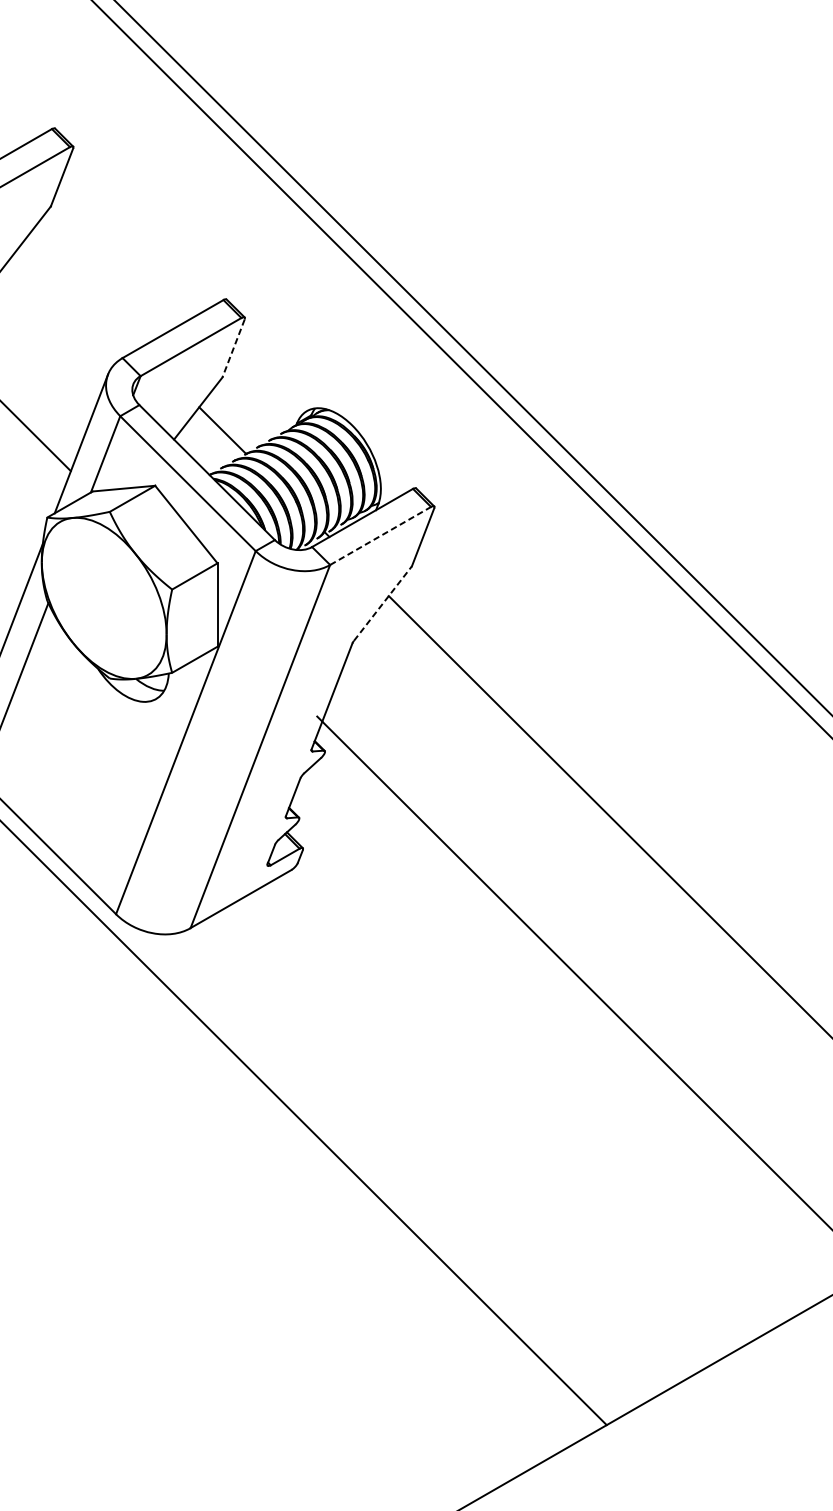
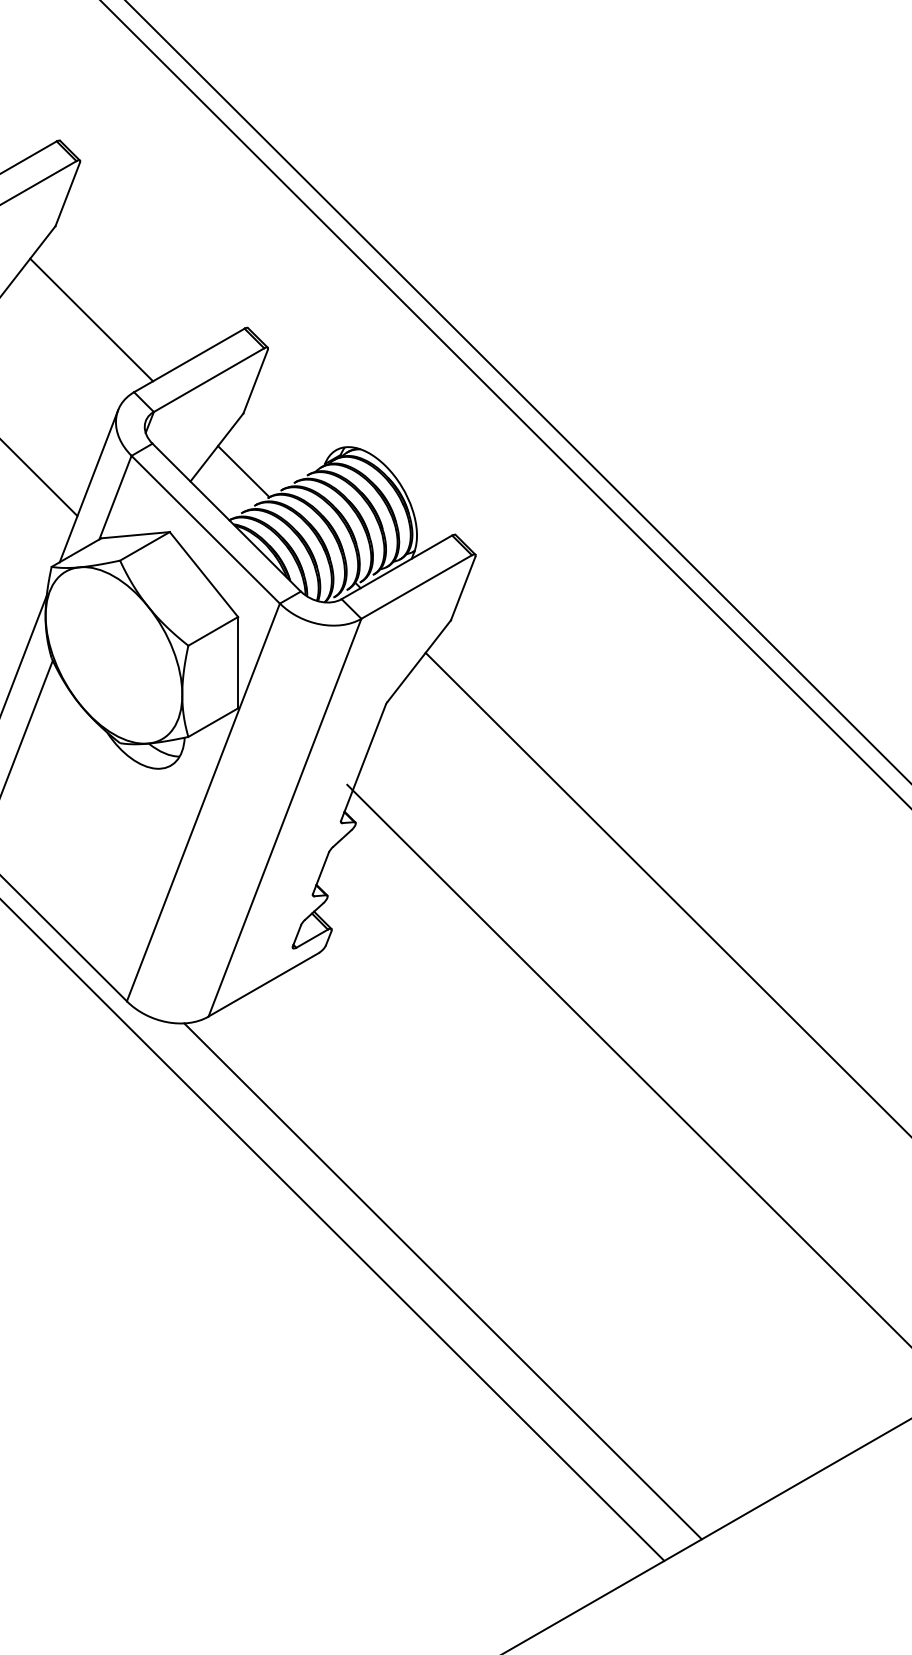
line: (83, 291) -> (91, 319), added
line: (233, 349) -> (255, 382), dashed -> solid
line: (380, 536) -> (416, 587), dashed -> solid
line: (383, 603) -> (419, 661), dashed -> solid
line: (404, 1170) -> (442, 1281), added

